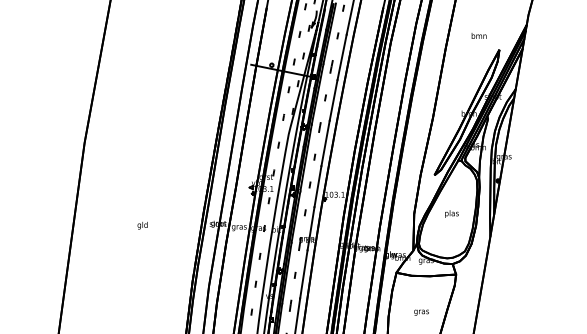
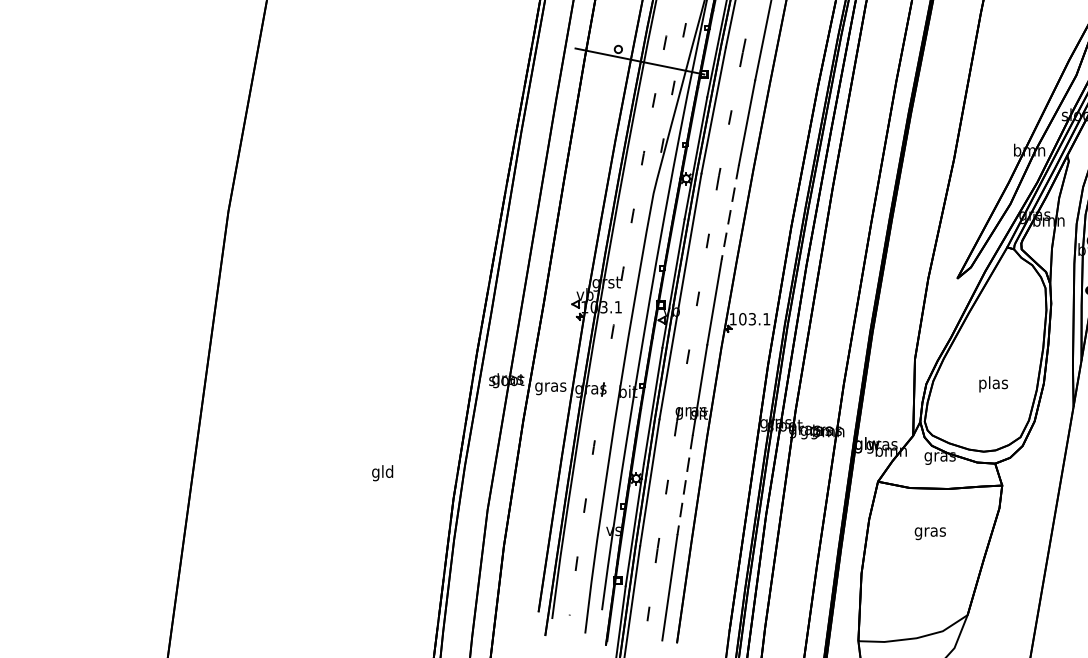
line: (325, 143) -> (730, 212), solid -> dashed
text: (451, 213) -> (992, 383), moved
text: (142, 225) -> (382, 472), moved
line: (303, 274) -> (684, 485), solid -> dashed
text: (421, 312) -> (930, 533), moved

